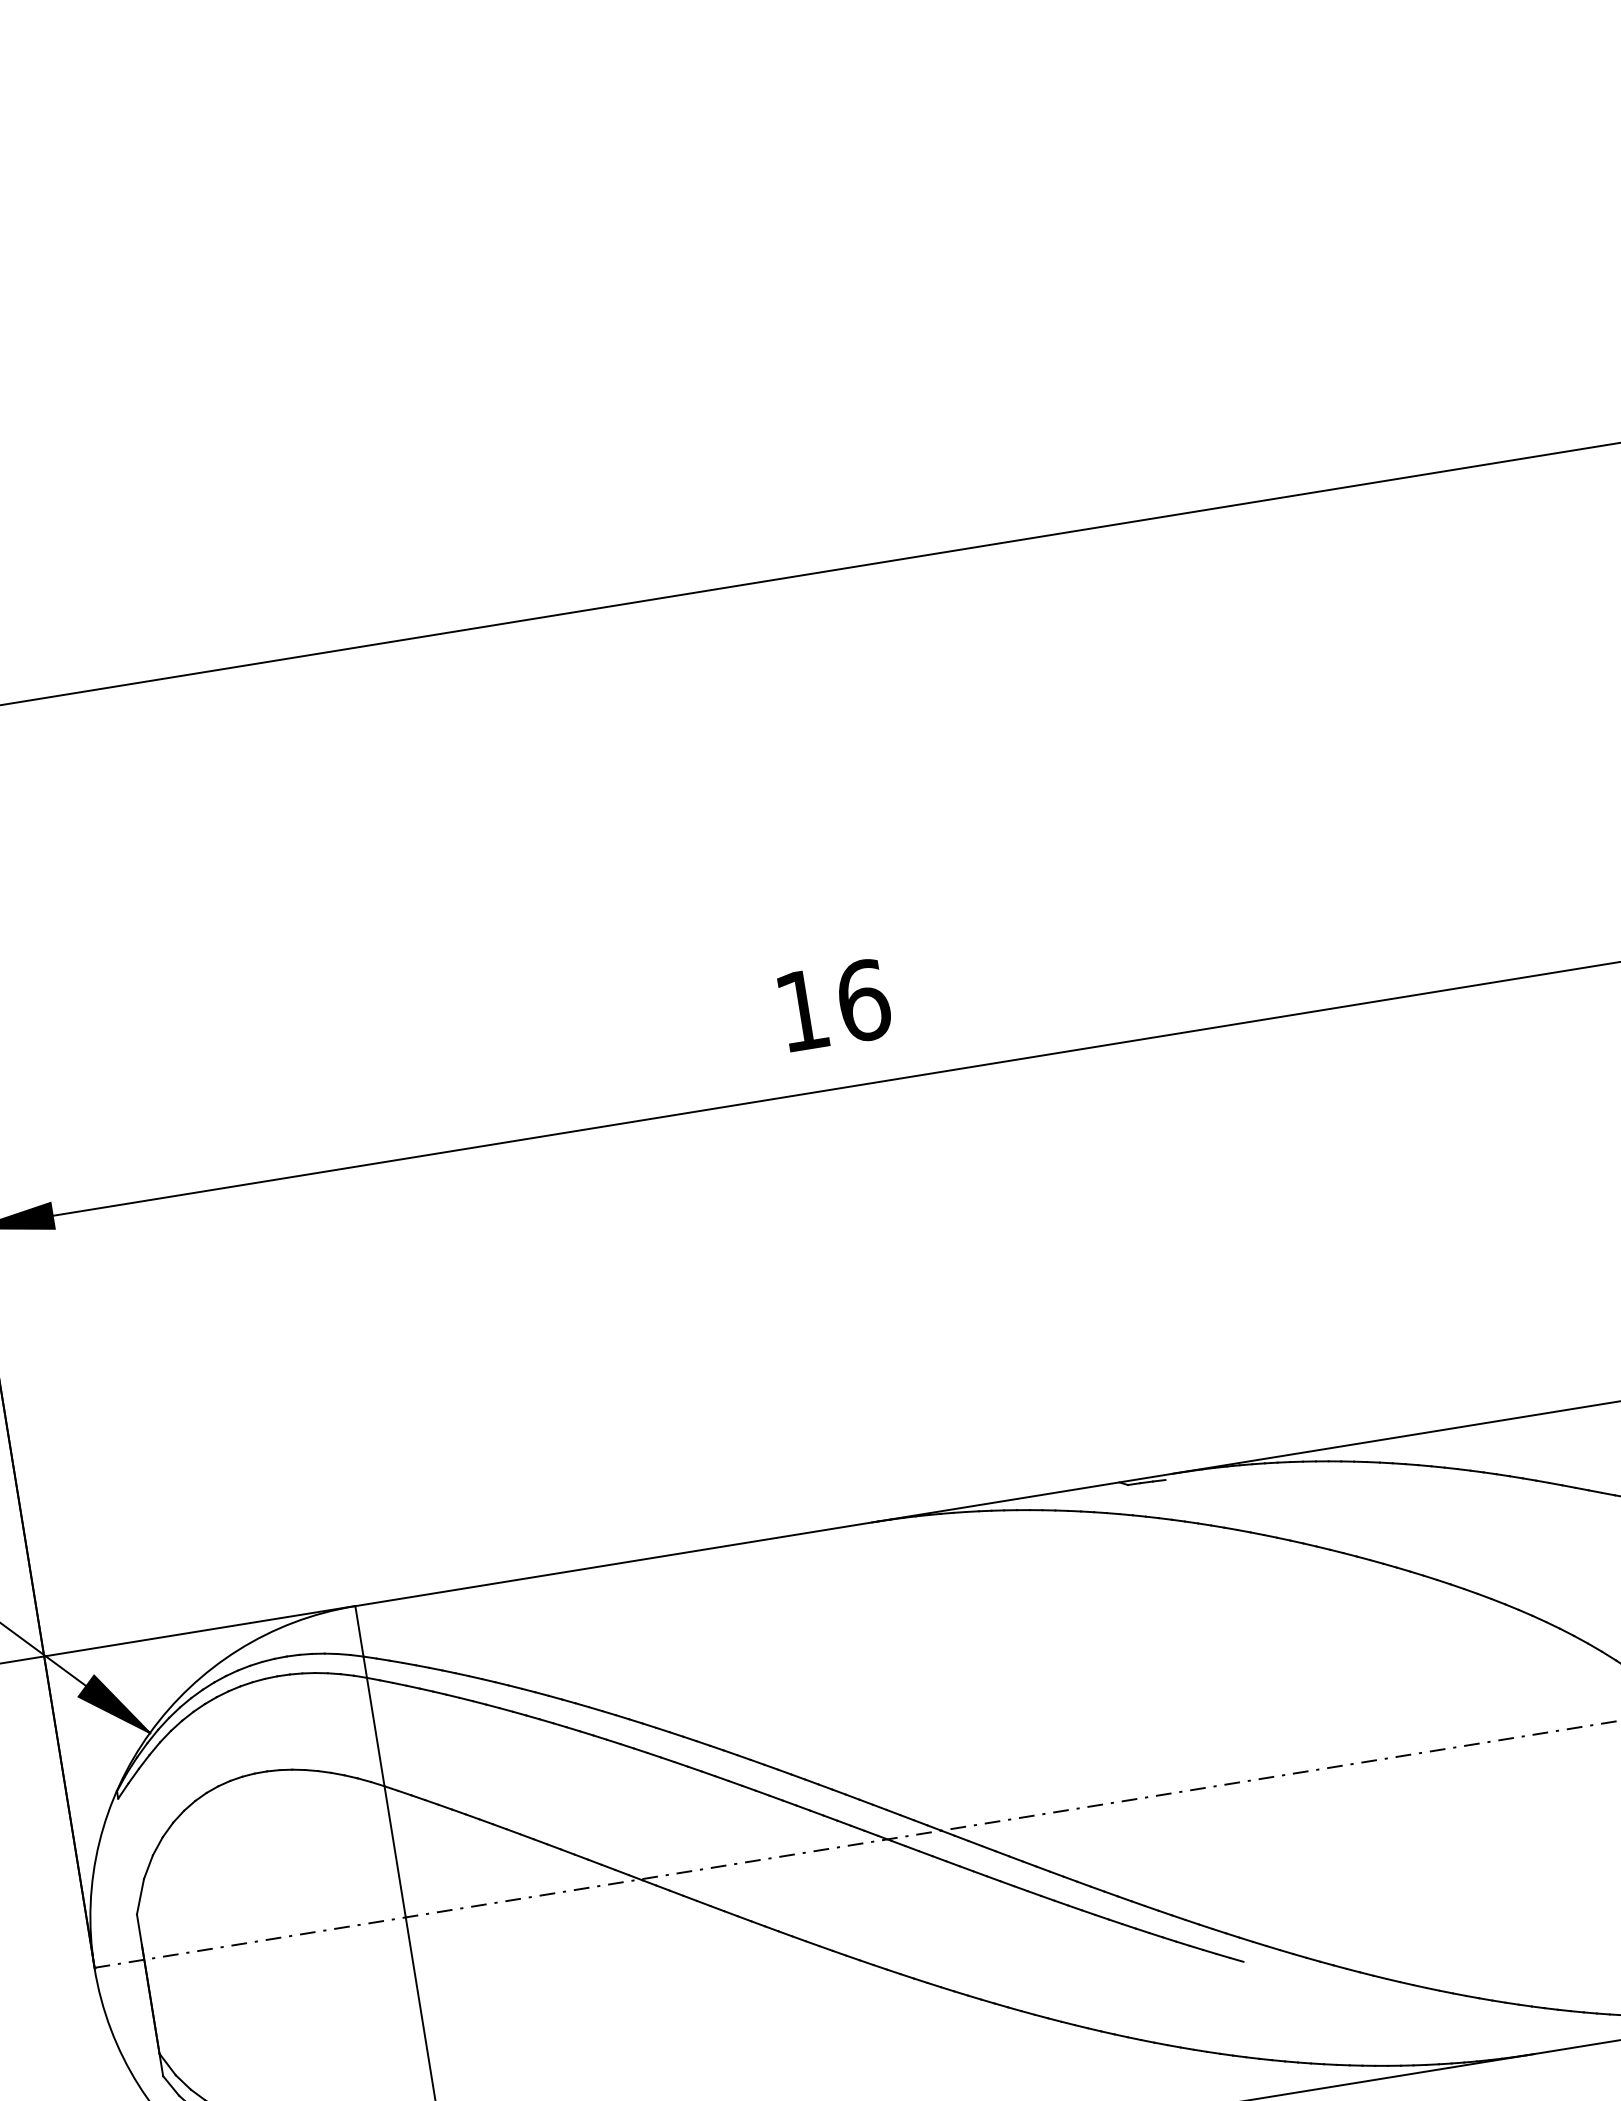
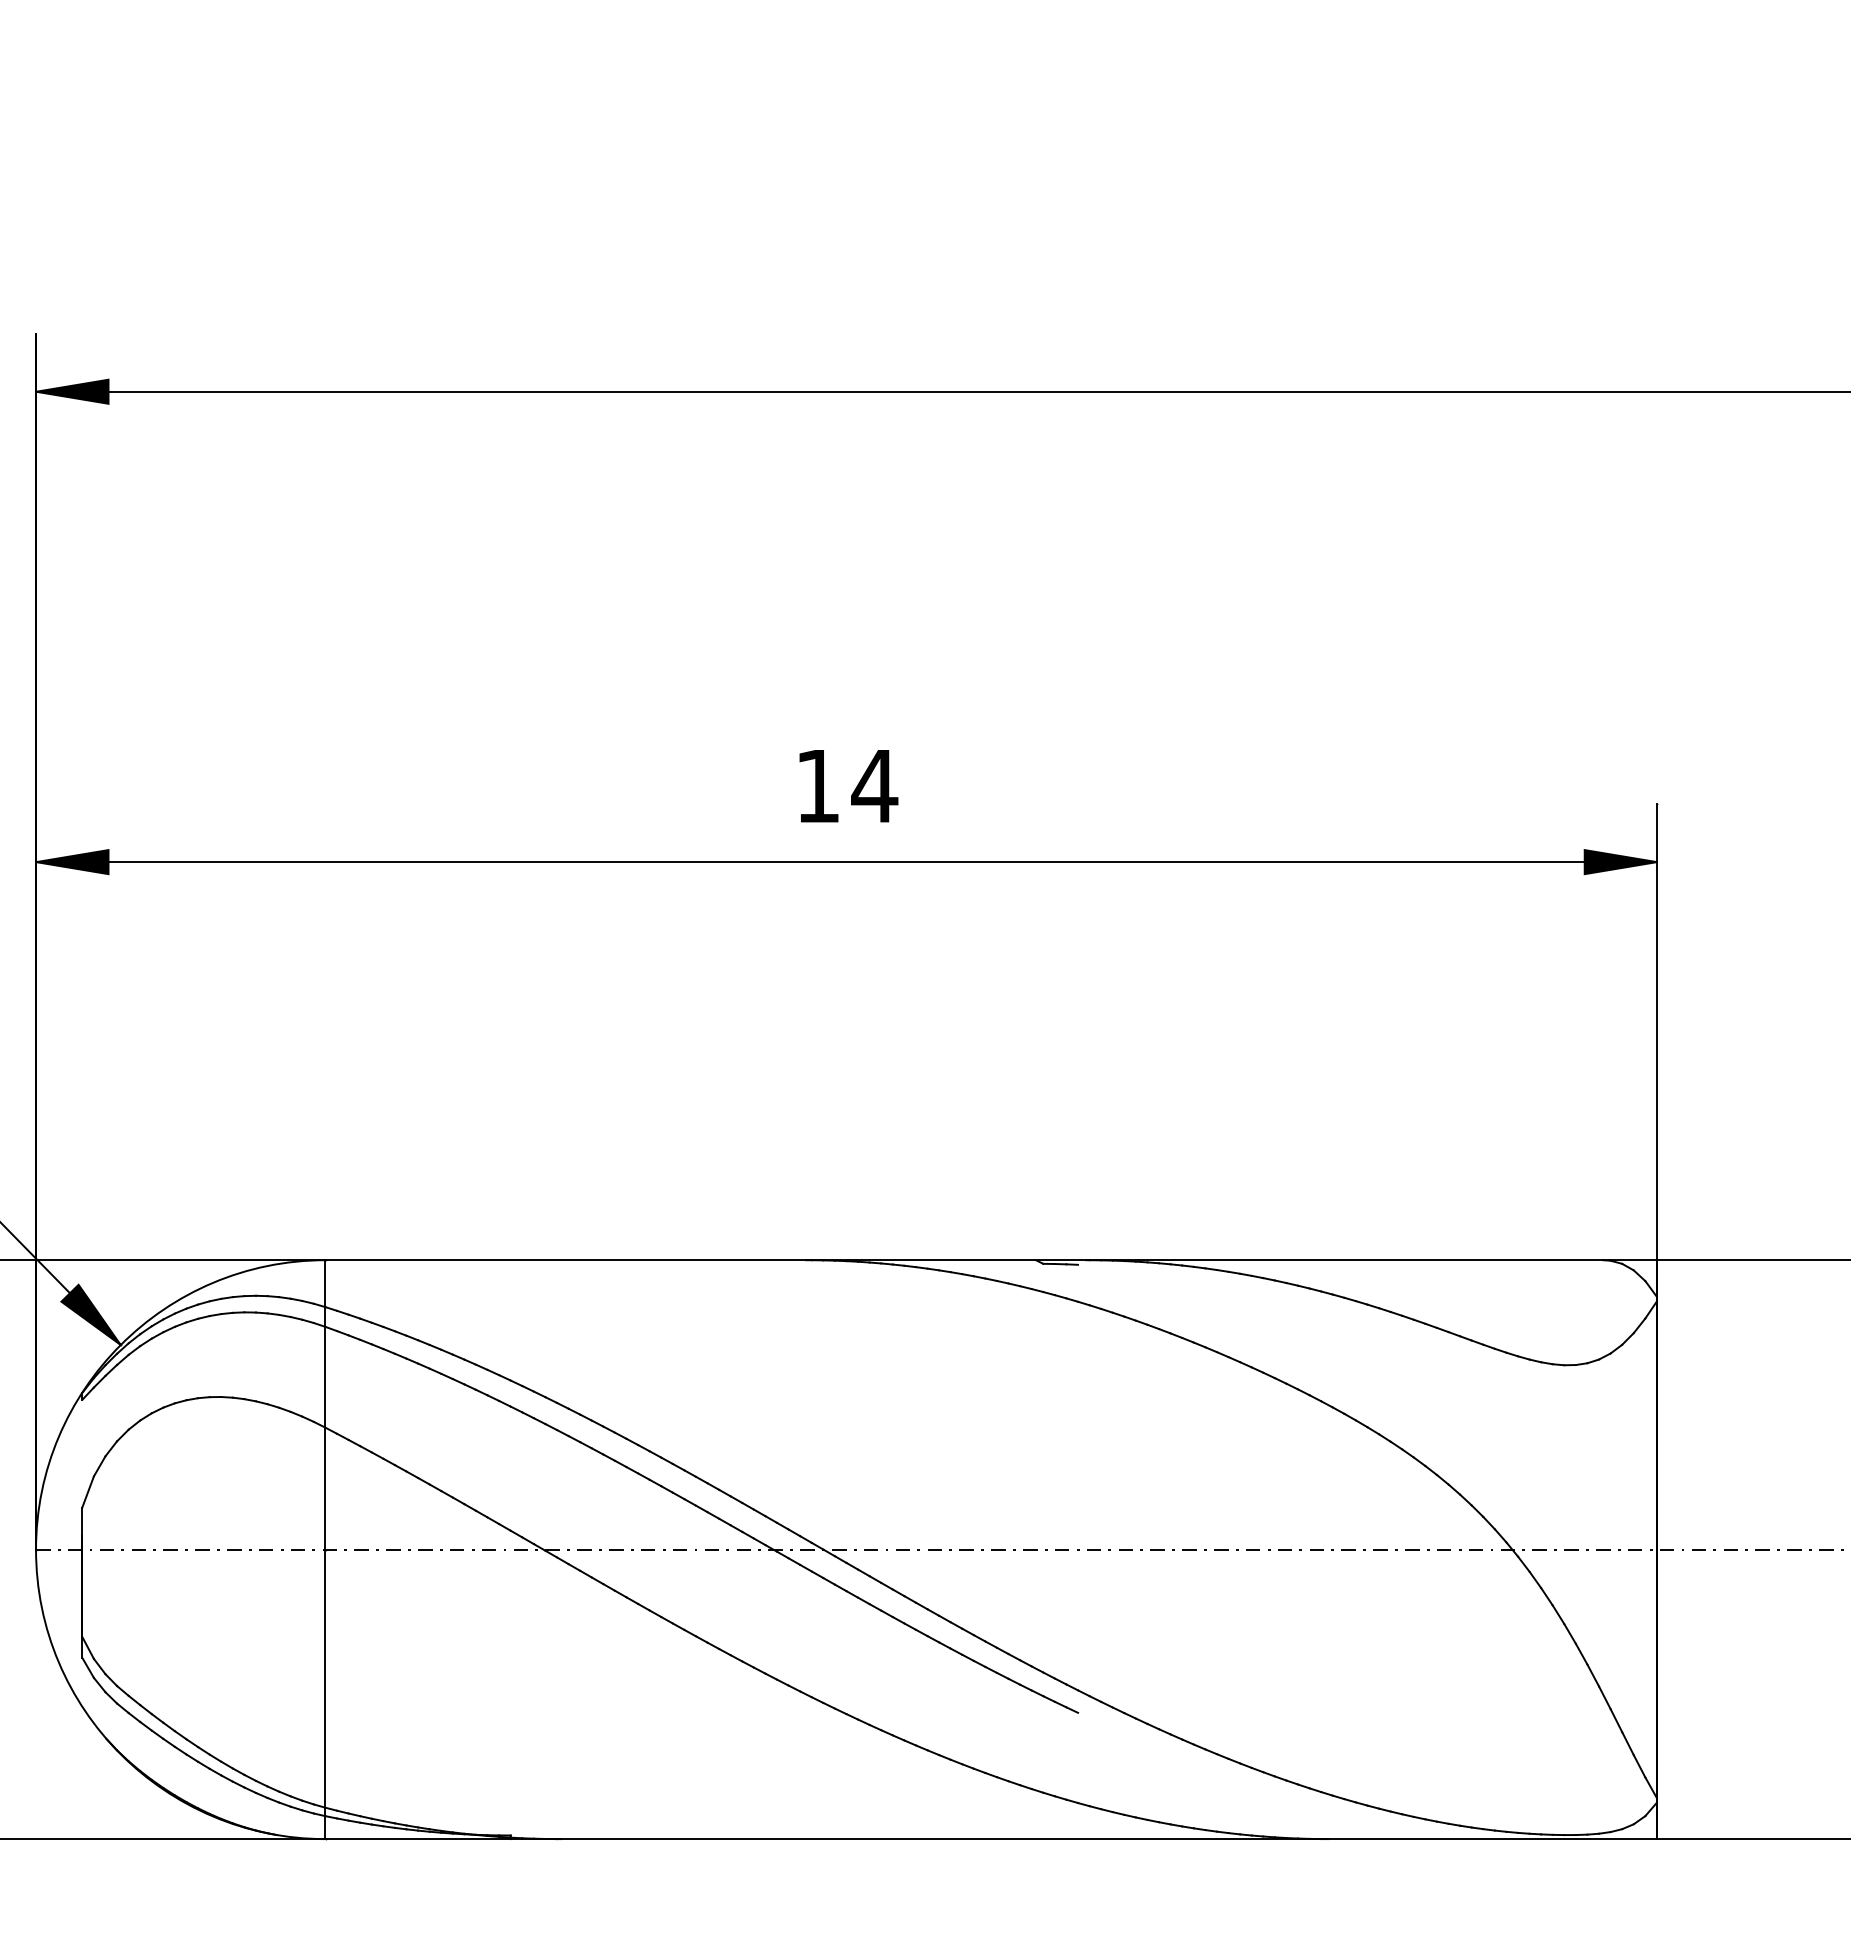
text: (863, 1000) -> (874, 785), 16 -> 14

